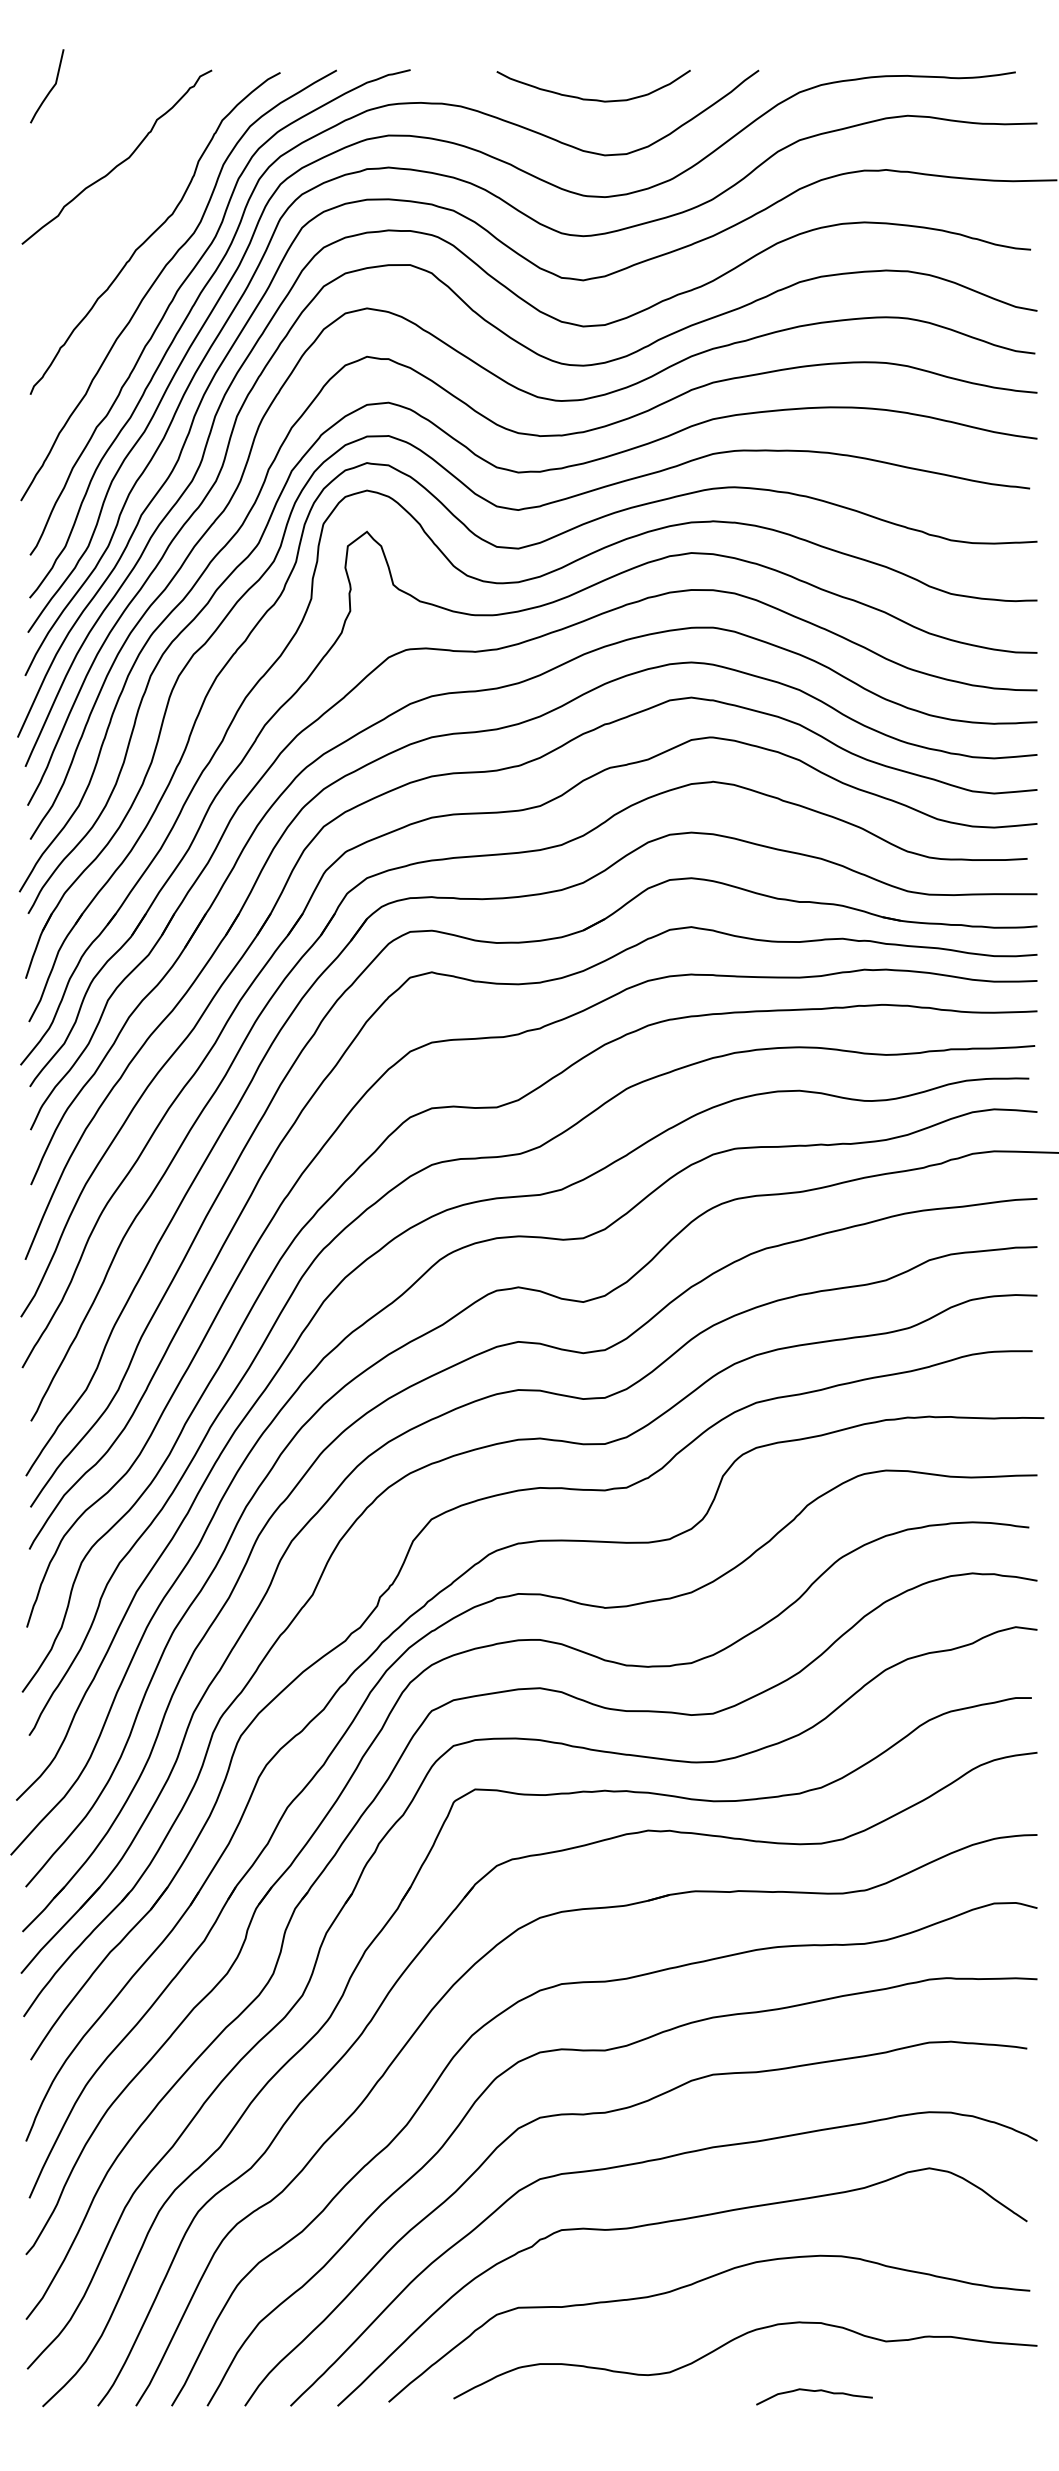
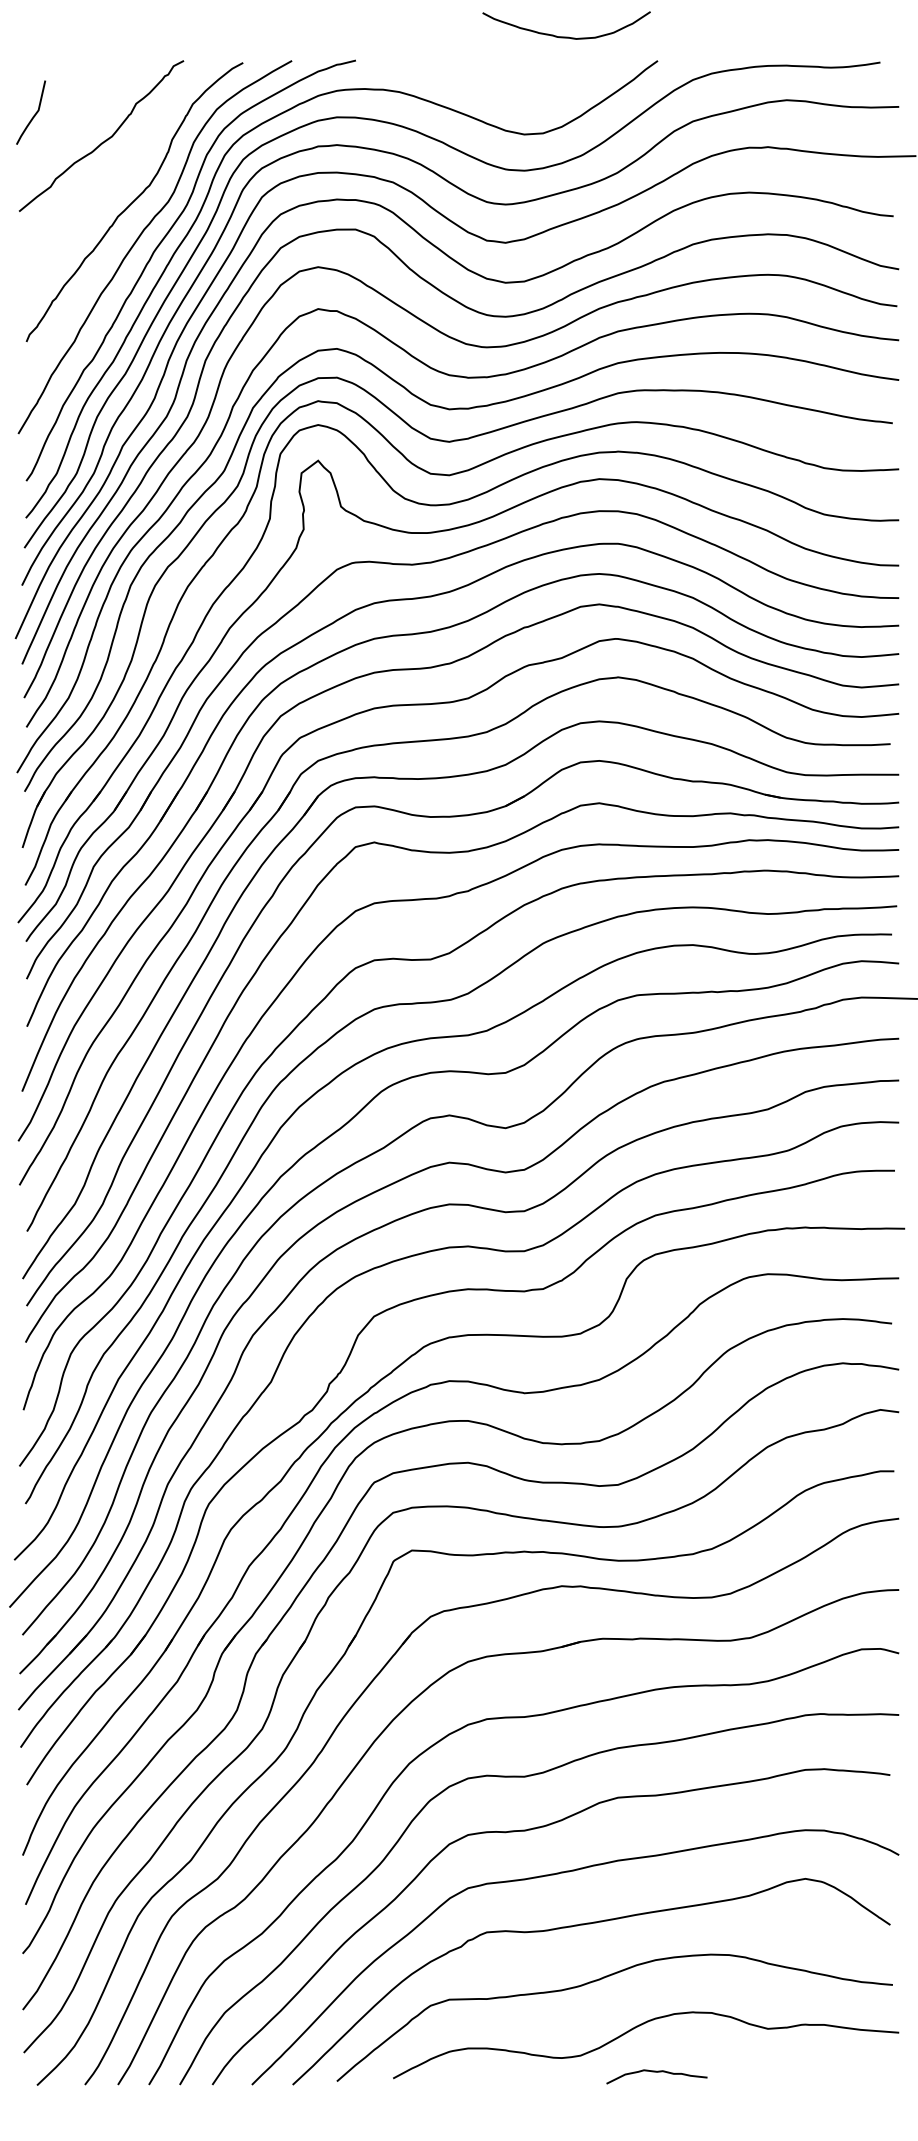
curve: (51, 88) -> (34, 114), moved
curve: (593, 98) -> (566, 36), moved
curve: (813, 2391) -> (656, 2072), moved

